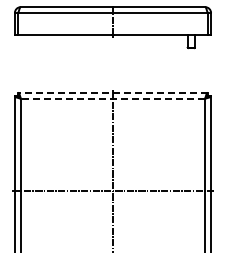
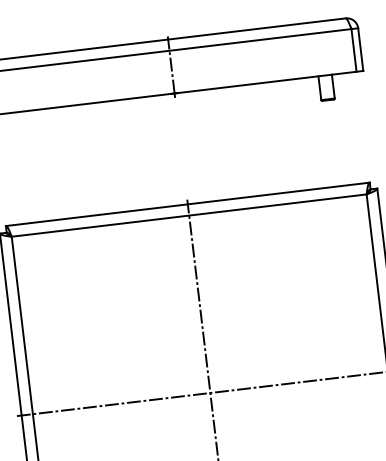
line: (112, 92) -> (186, 203), dashed -> solid
line: (112, 98) -> (188, 215), dashed -> solid

